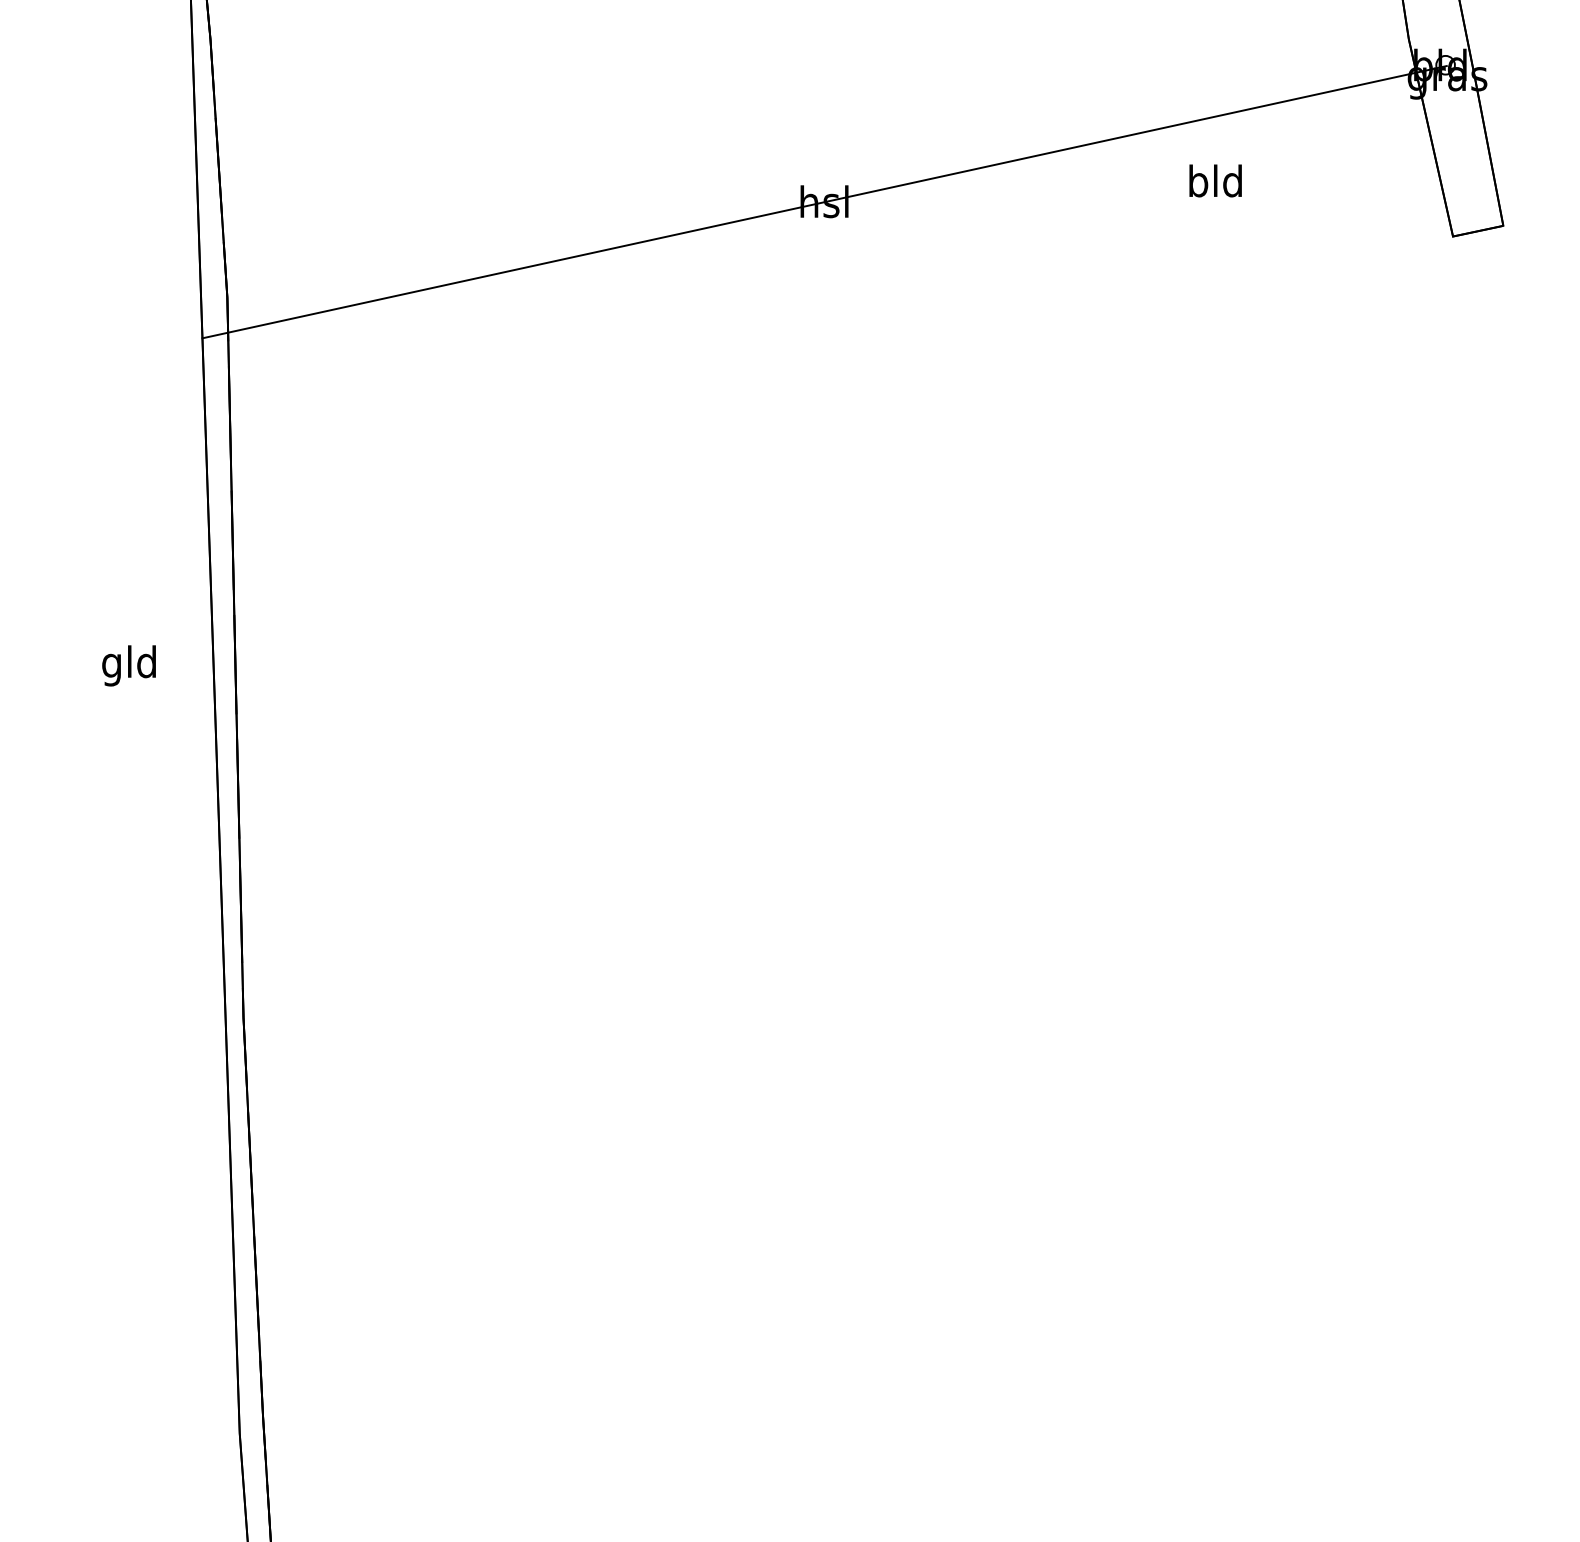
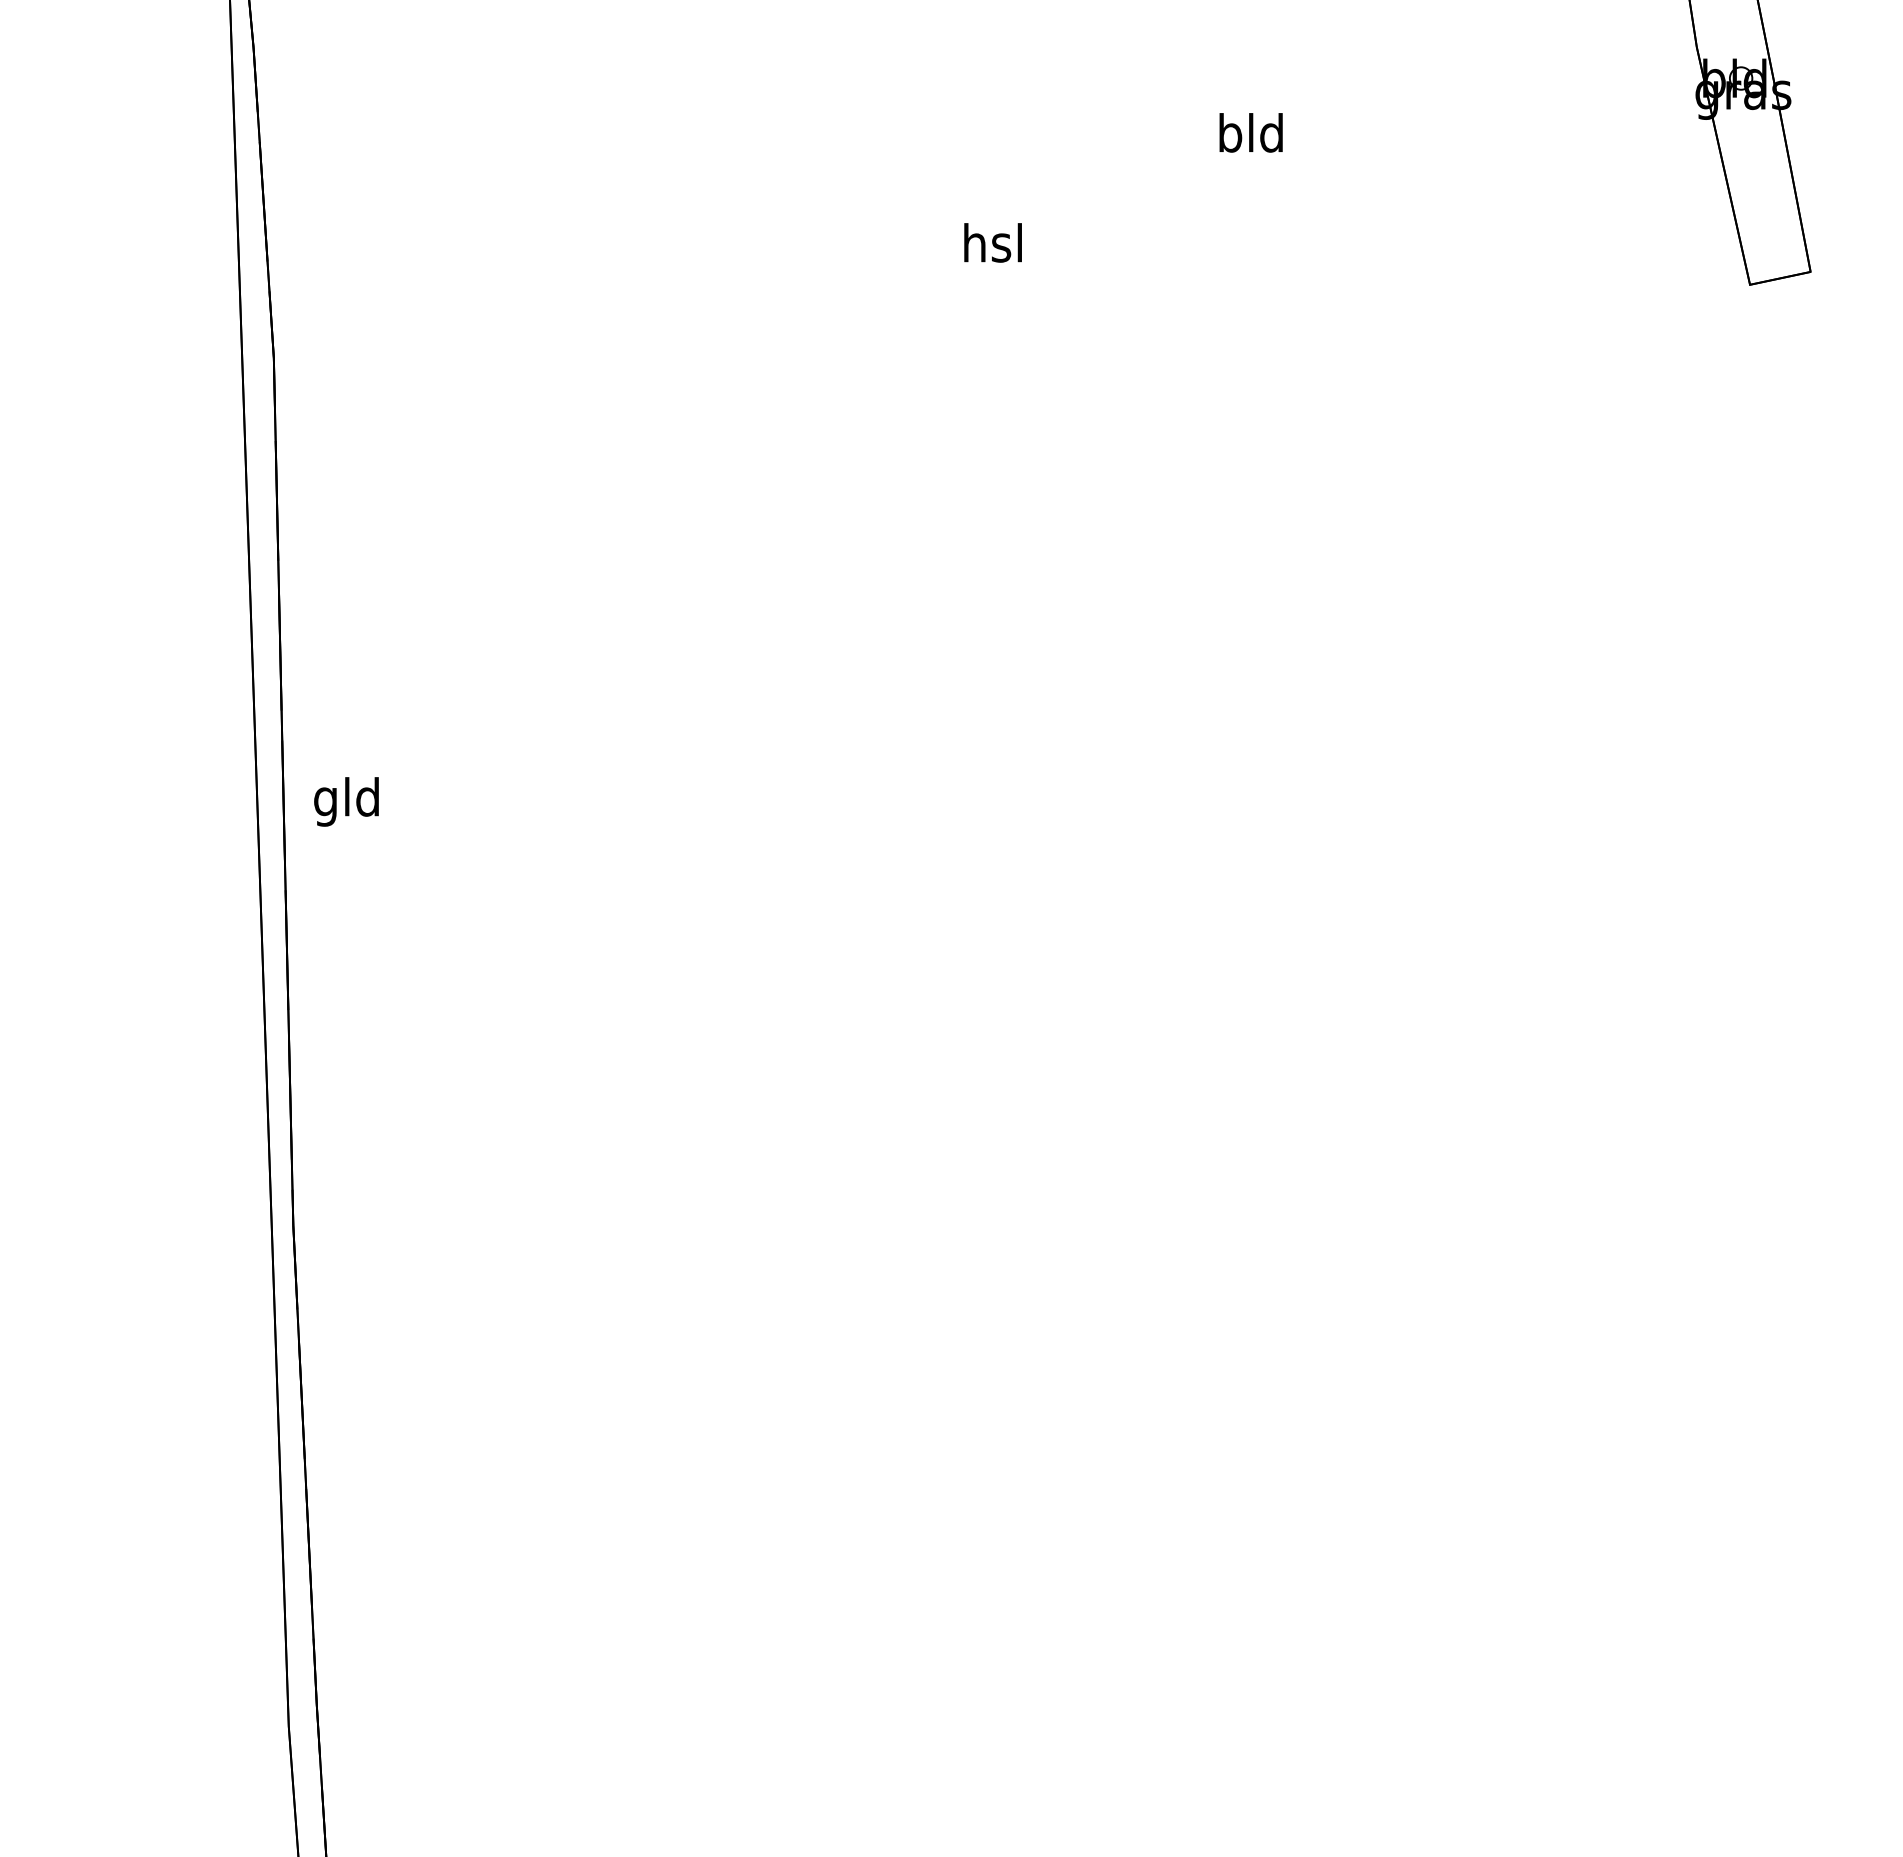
text: (1215, 180) -> (1250, 132), moved
line: (824, 202) -> (992, 243), removed
text: (129, 665) -> (346, 801), moved

